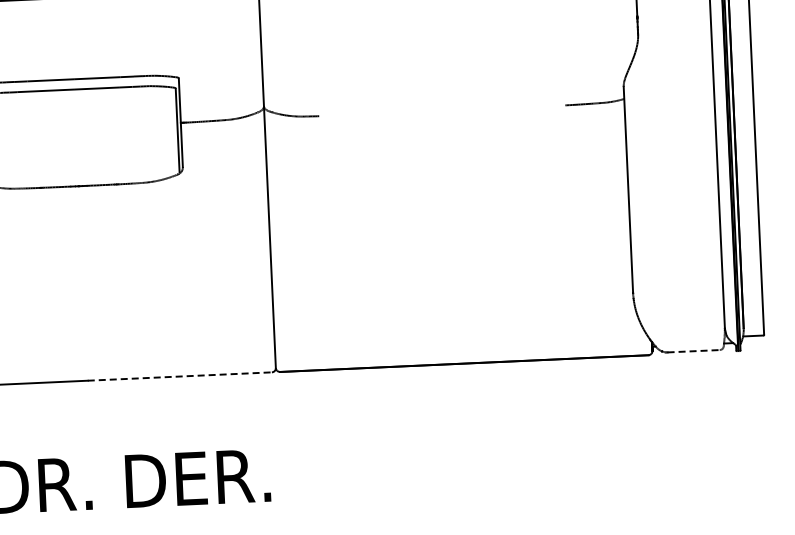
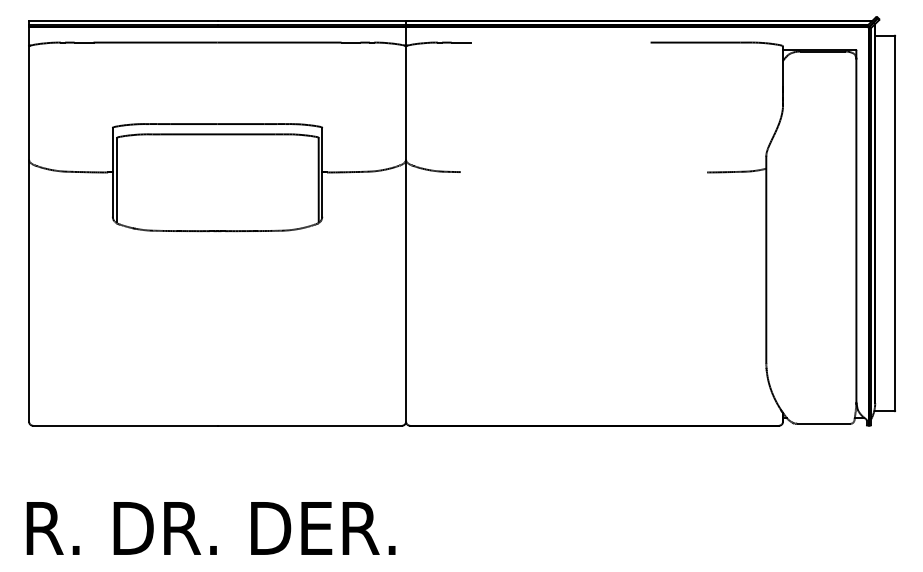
line: (693, 350) -> (824, 423), dashed -> solid
line: (180, 376) -> (310, 425), dashed -> solid

